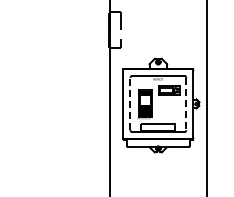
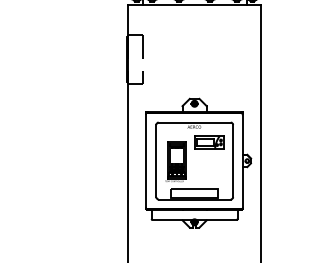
line: (130, 103) -> (156, 160), dashed -> solid
line: (186, 104) -> (233, 161), dashed -> solid

